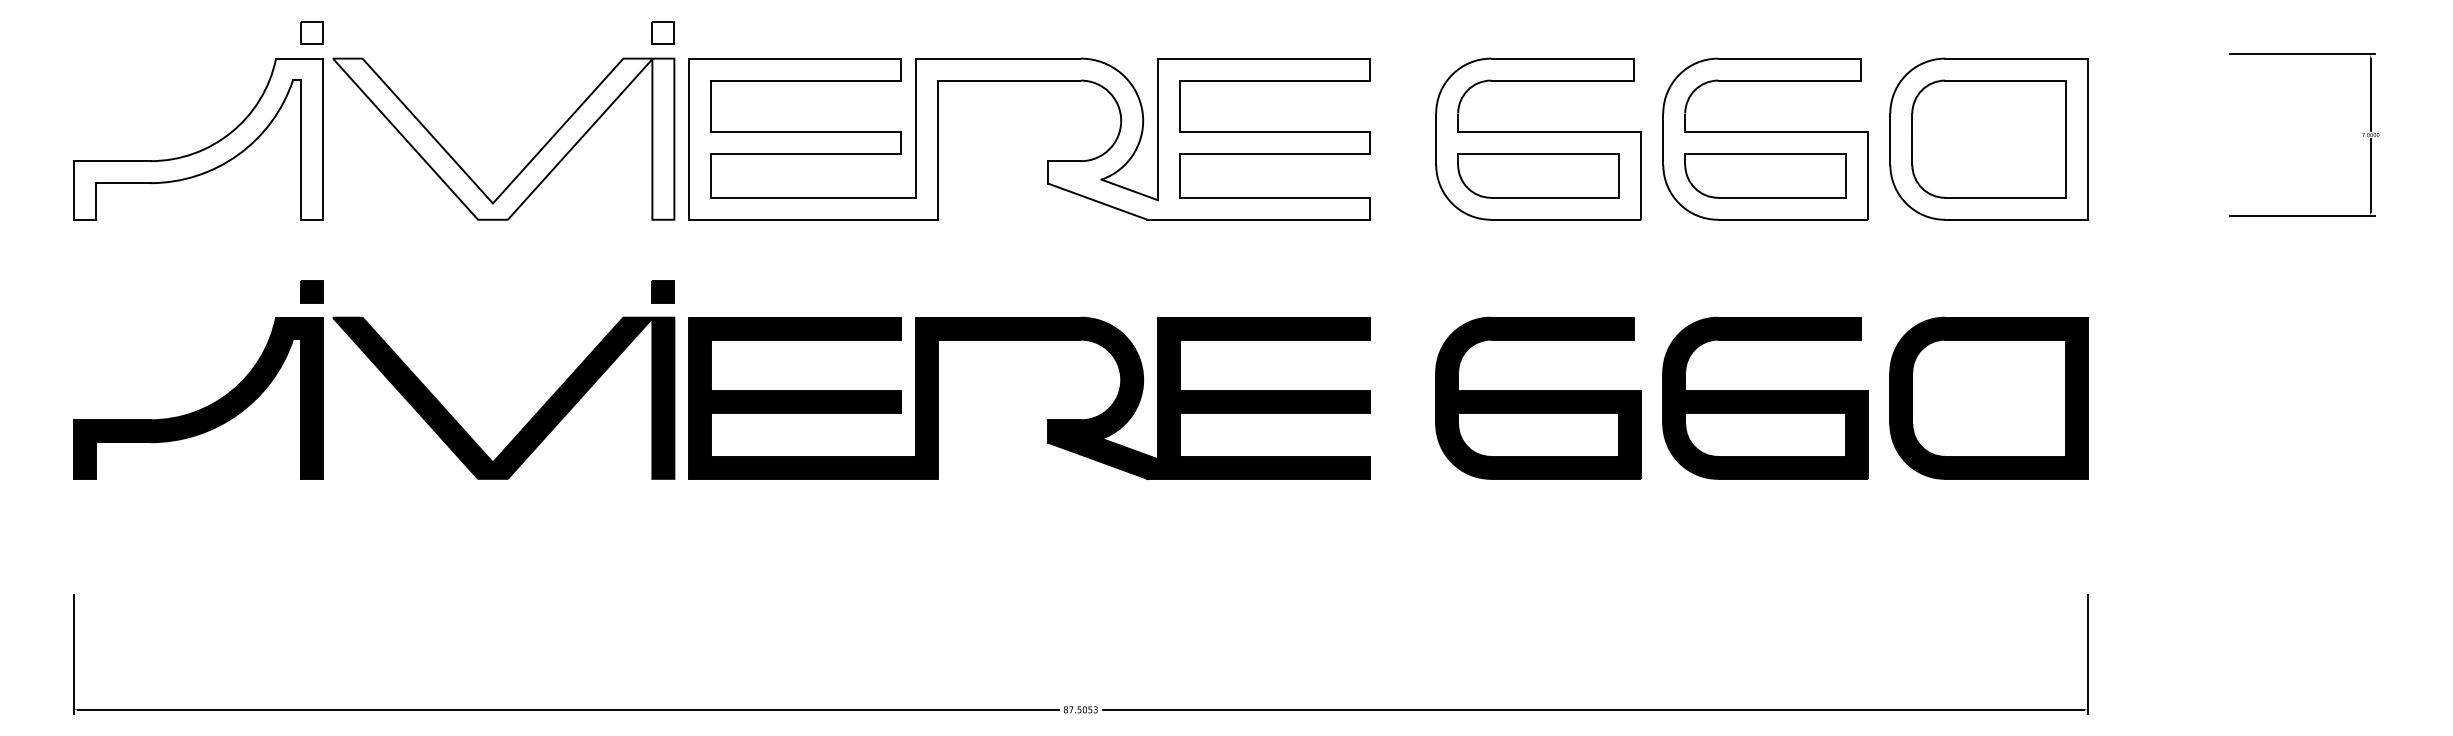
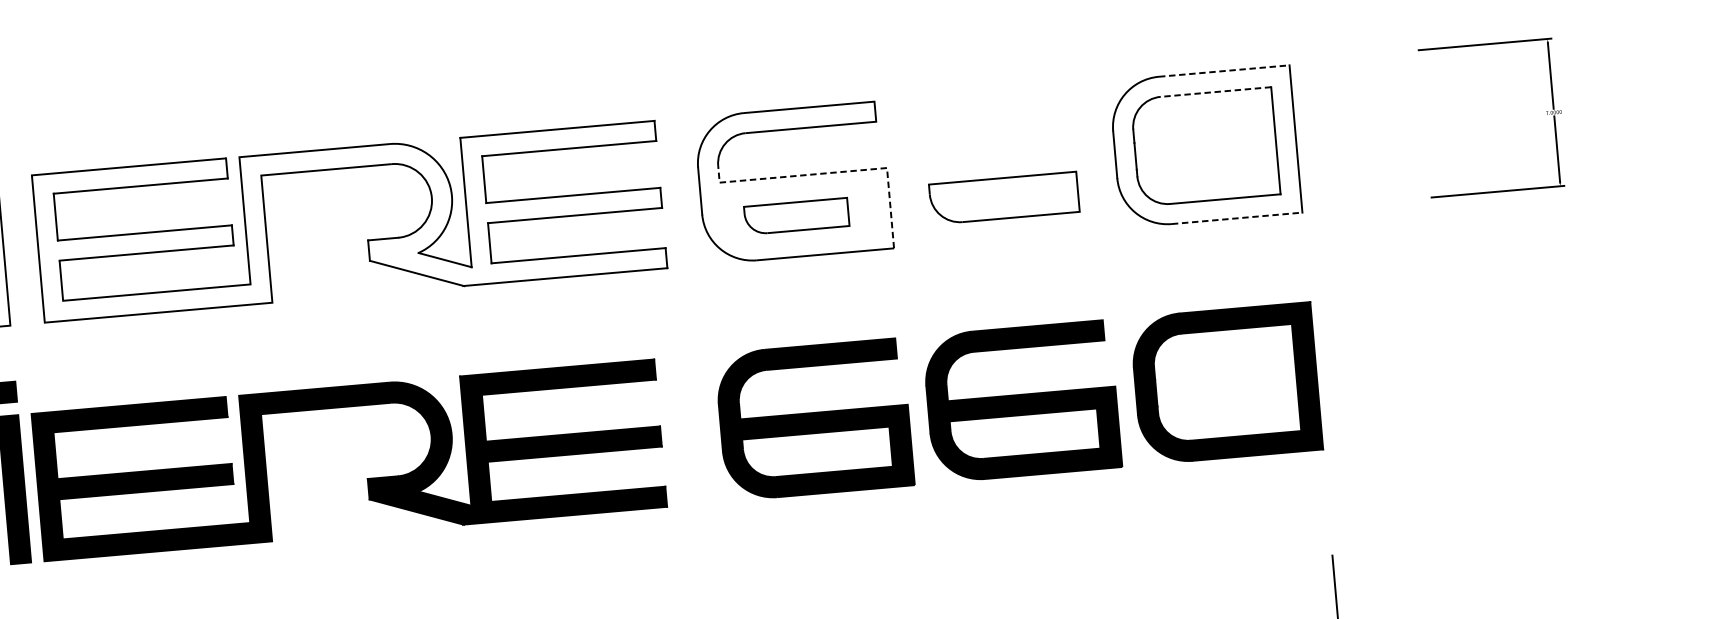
line: (2017, 58) -> (1224, 70), solid -> dashed
line: (2005, 80) -> (1215, 91), solid -> dashed
line: (1583, 131) -> (834, 172), solid -> dashed
part: (1765, 138) -> (1001, 164), removed
part: (1047, 160) -> (367, 239), moved
part: (1538, 175) -> (796, 216), size x0.7
line: (2017, 219) -> (1237, 218), solid -> dashed

